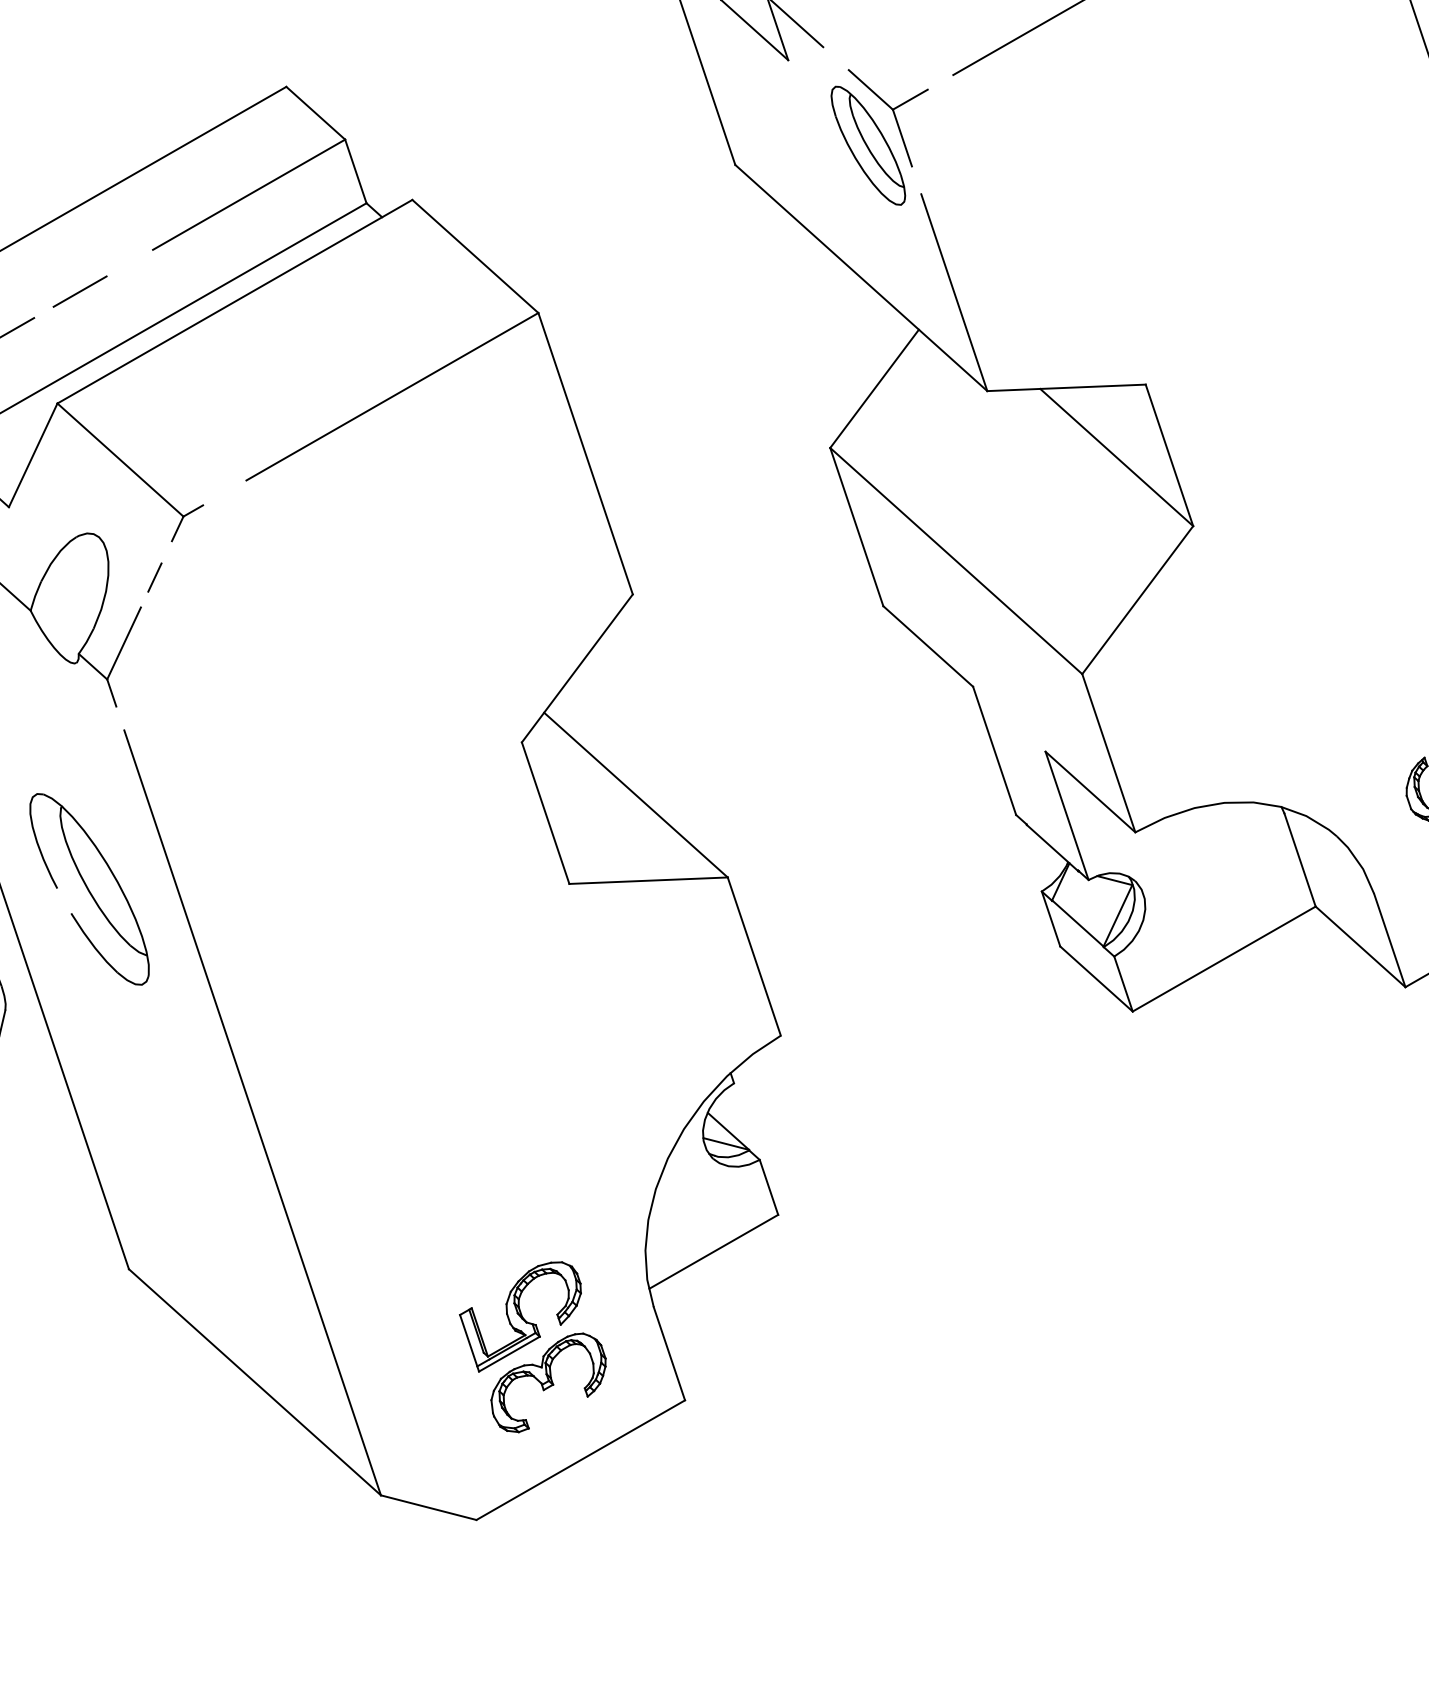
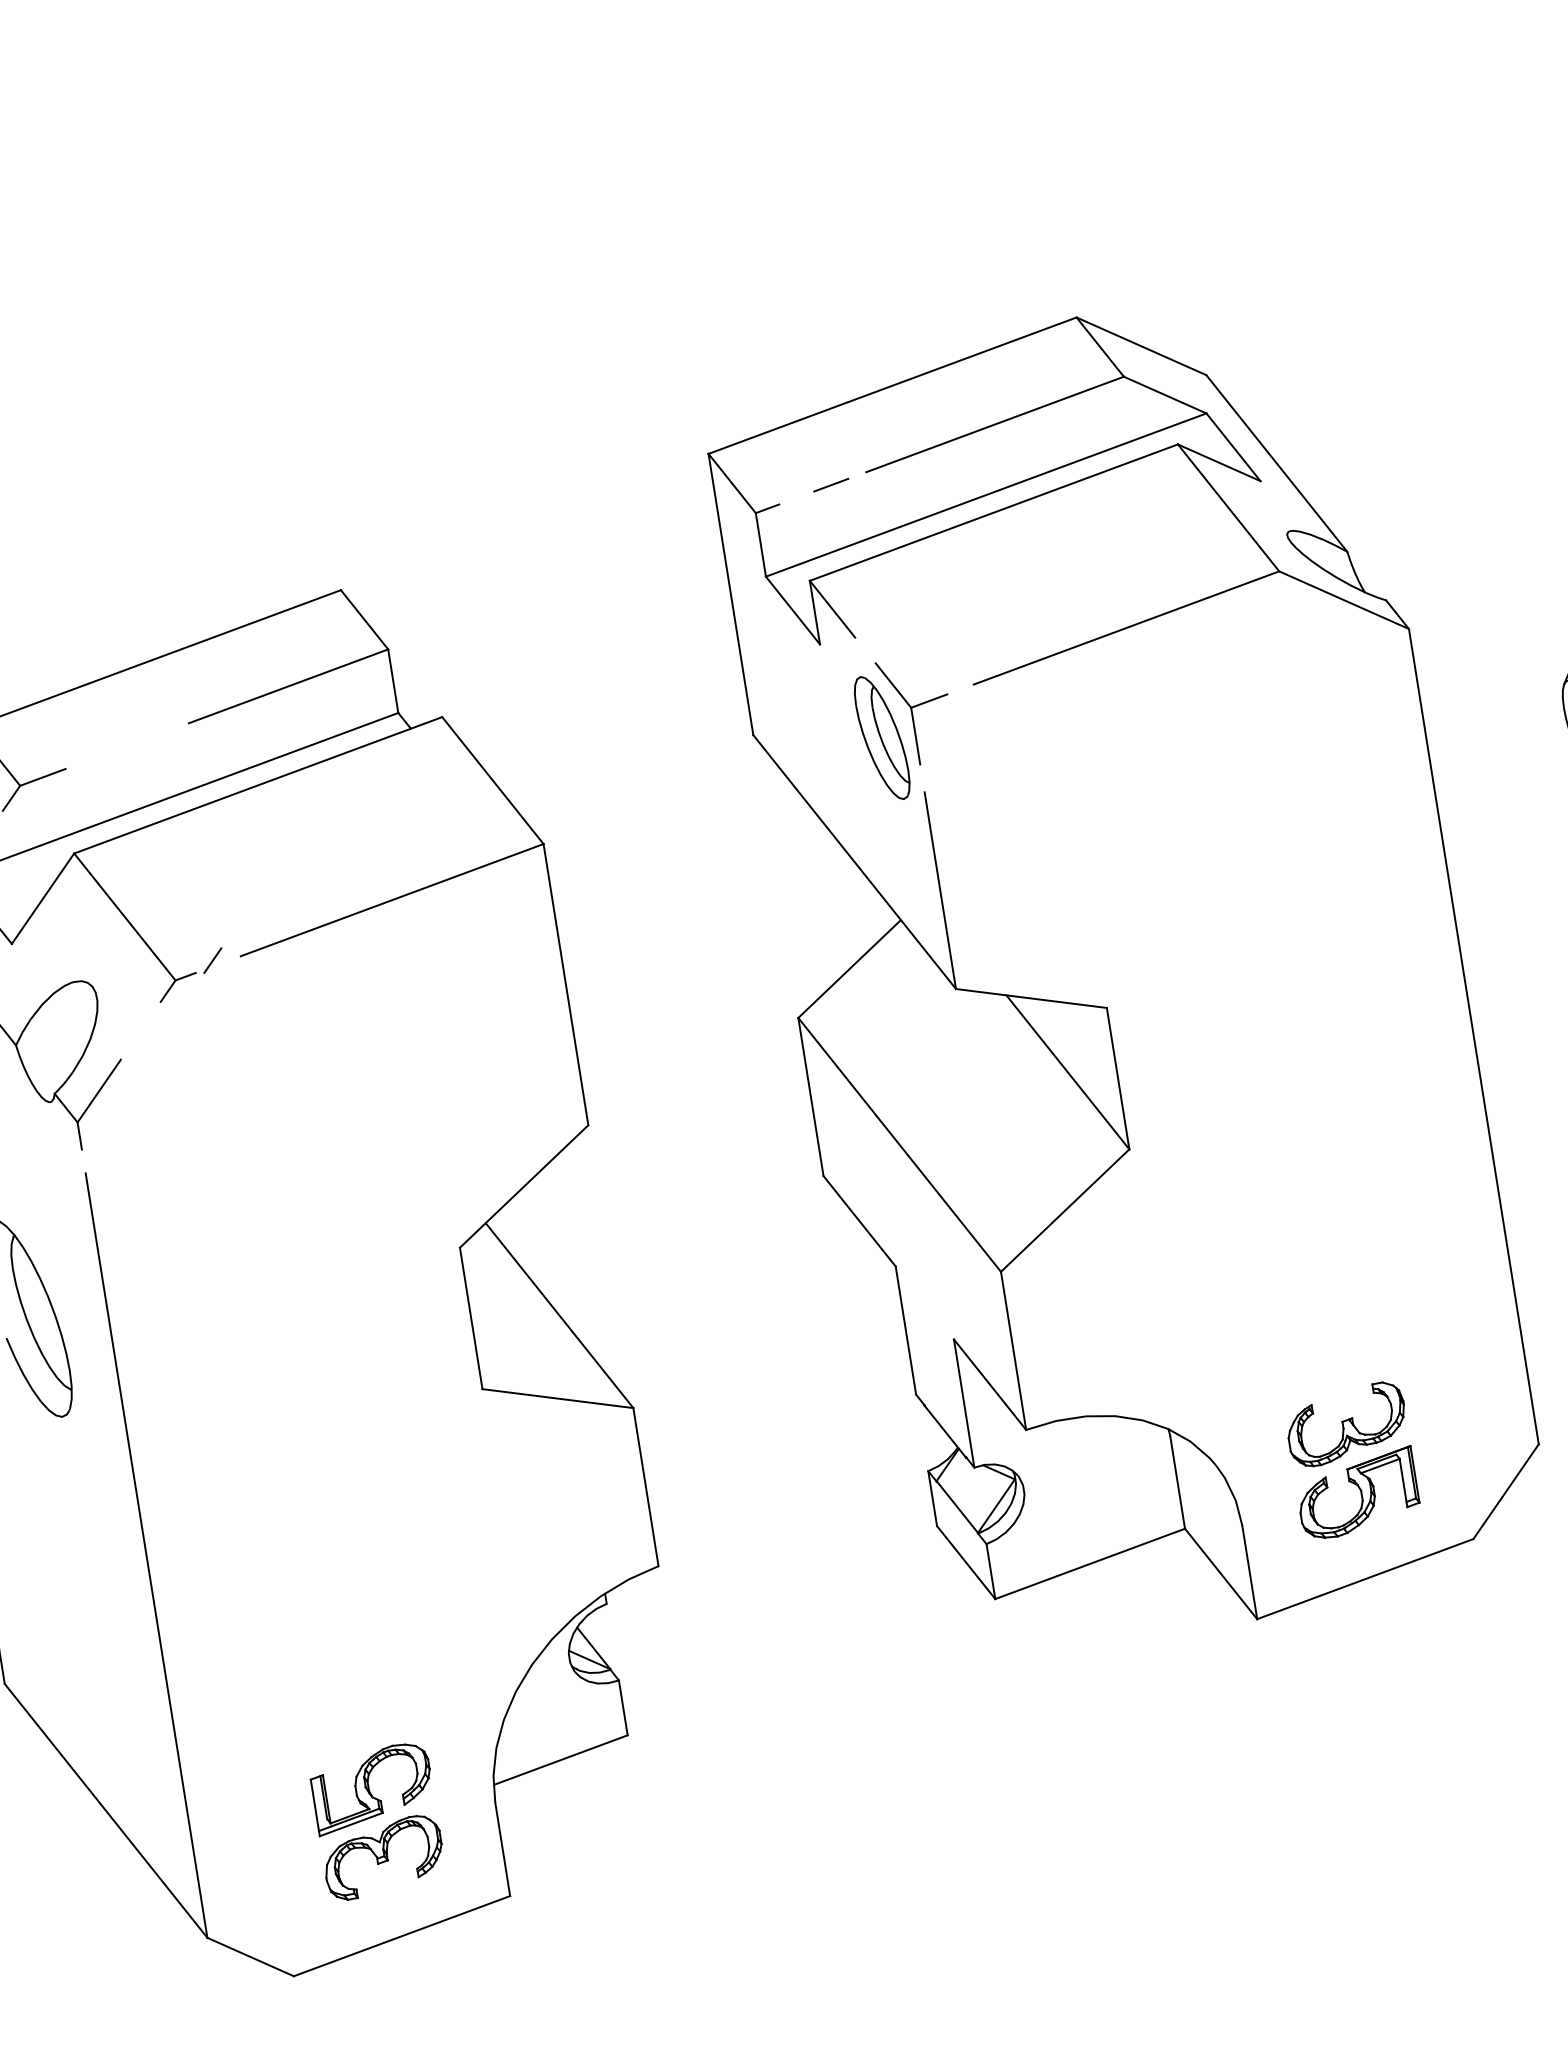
line: (79, 292) -> (112, 751), removed
line: (154, 577) -> (212, 960), moved

